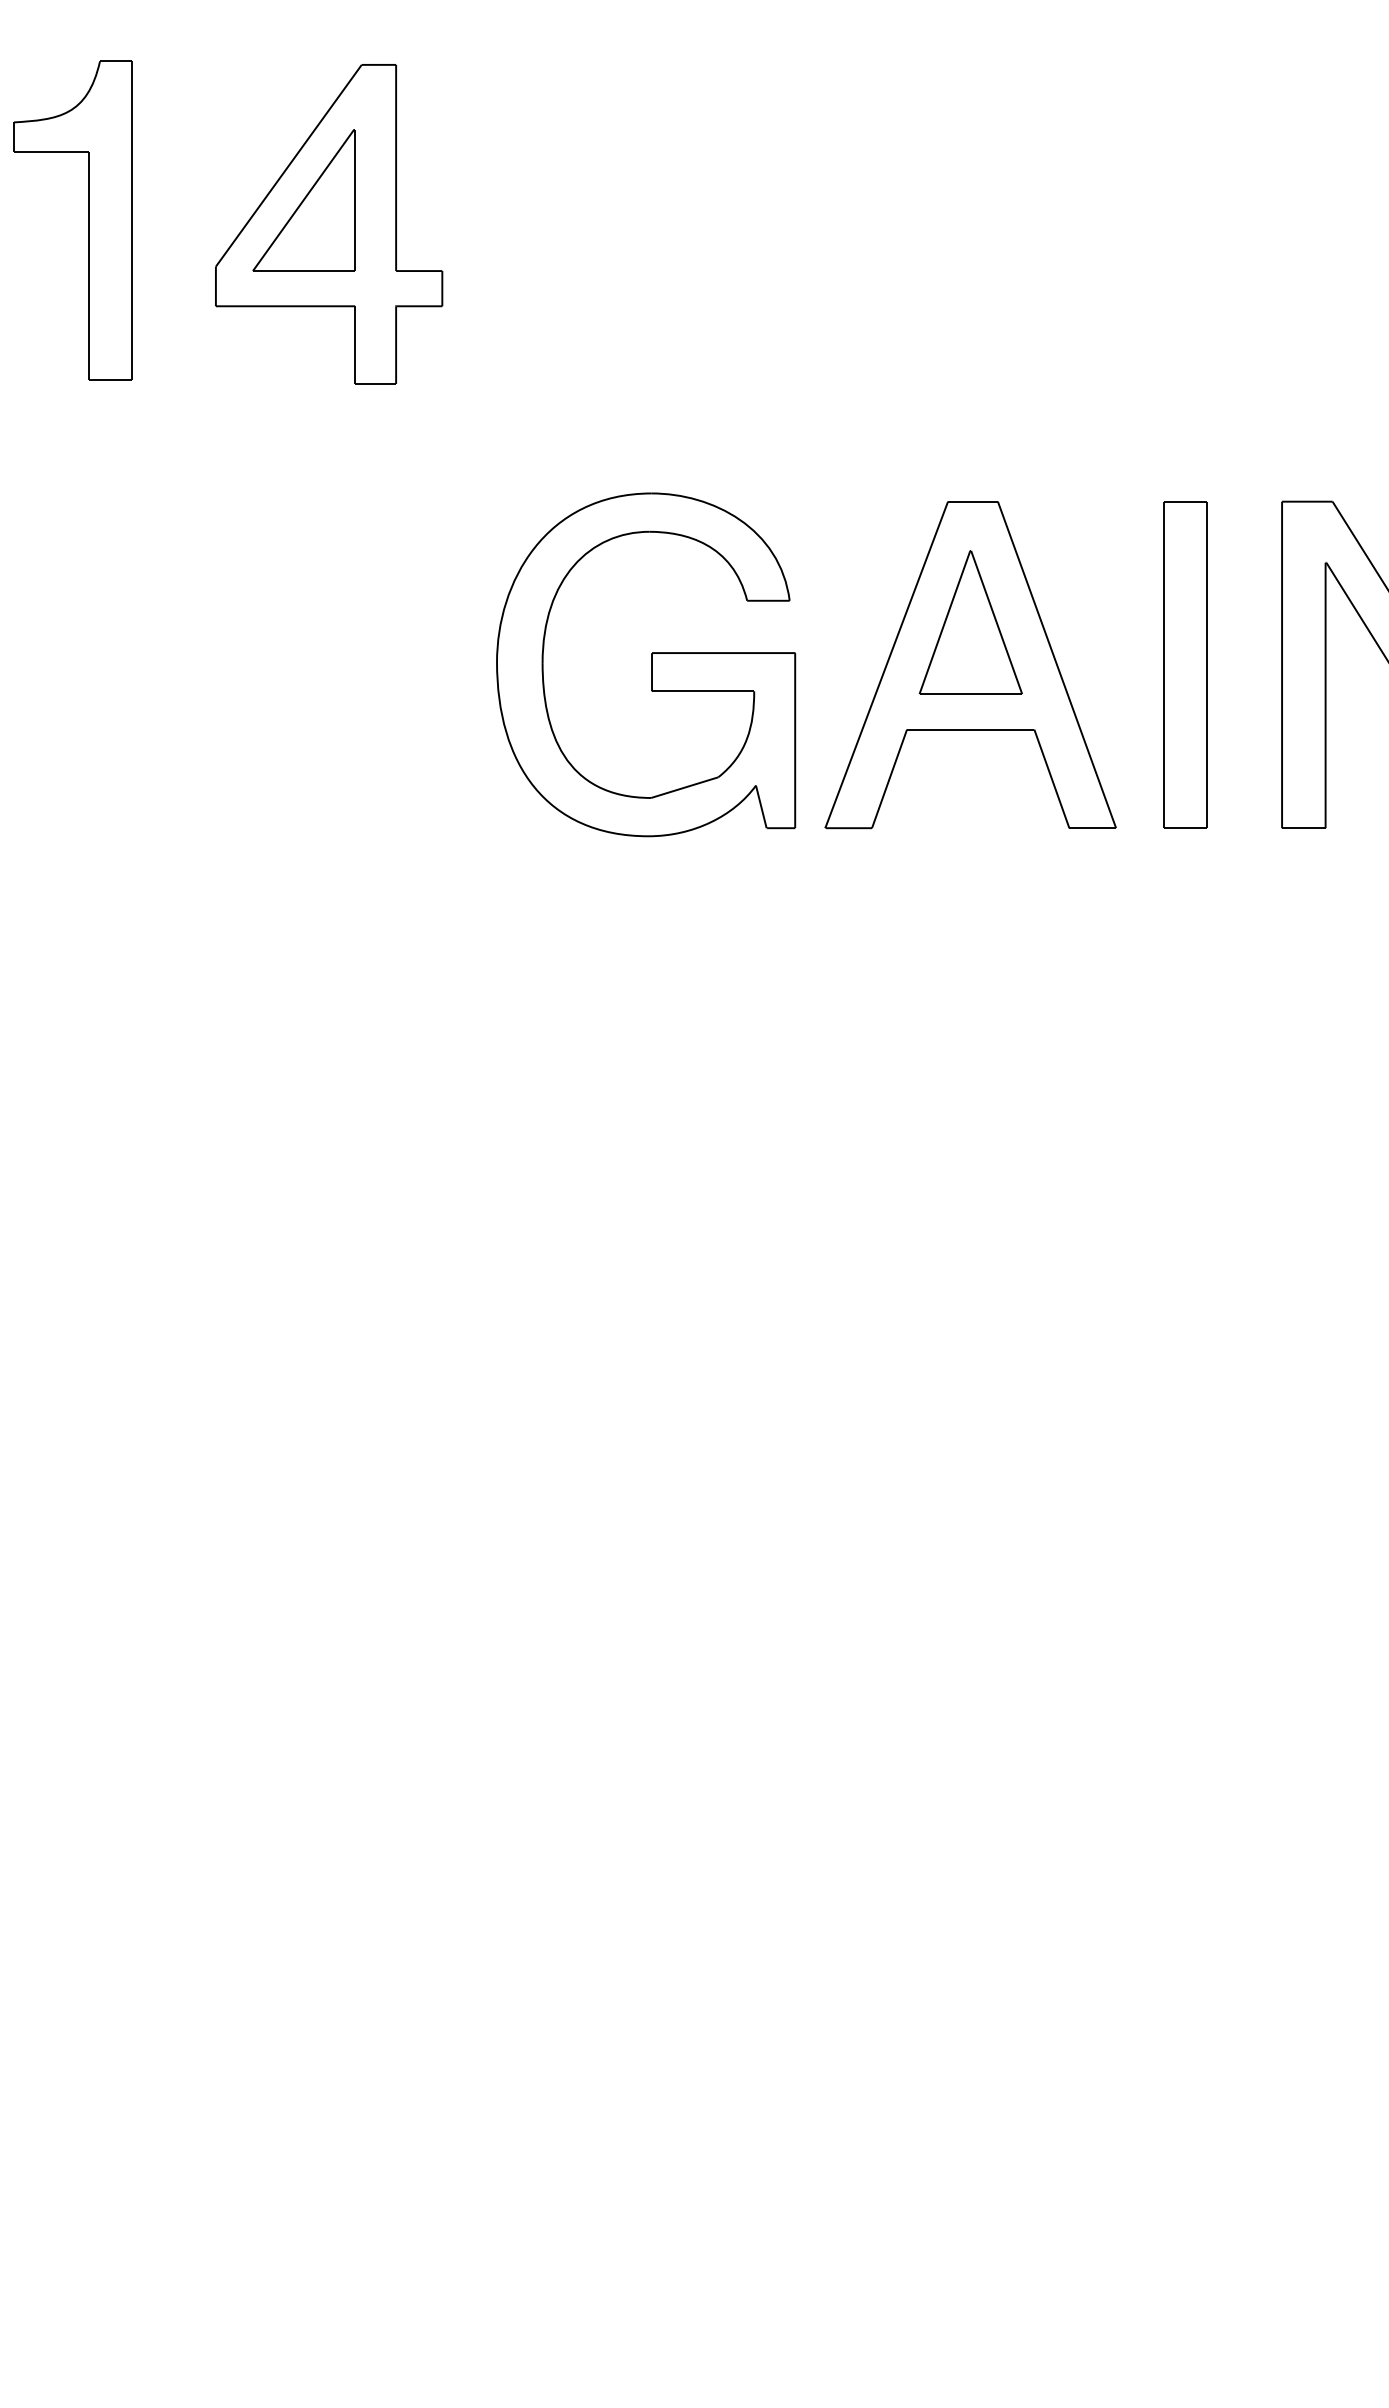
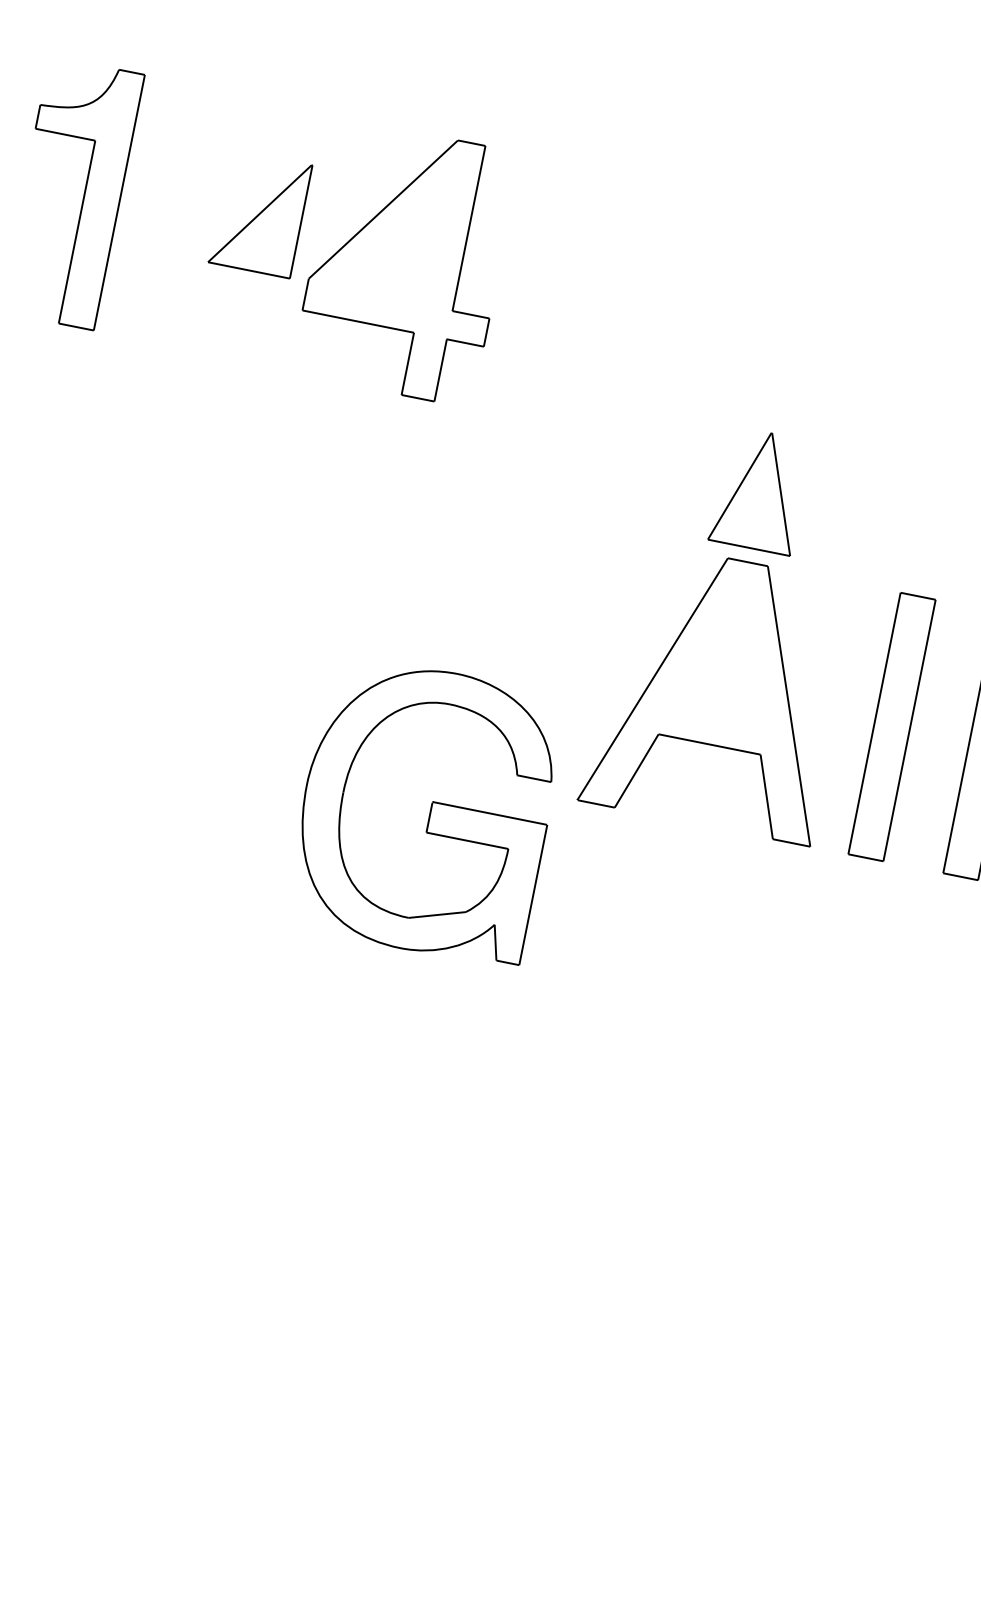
part: (329, 224) -> (406, 263), moved
part: (970, 622) -> (760, 490), moved
part: (646, 664) -> (426, 810), moved

